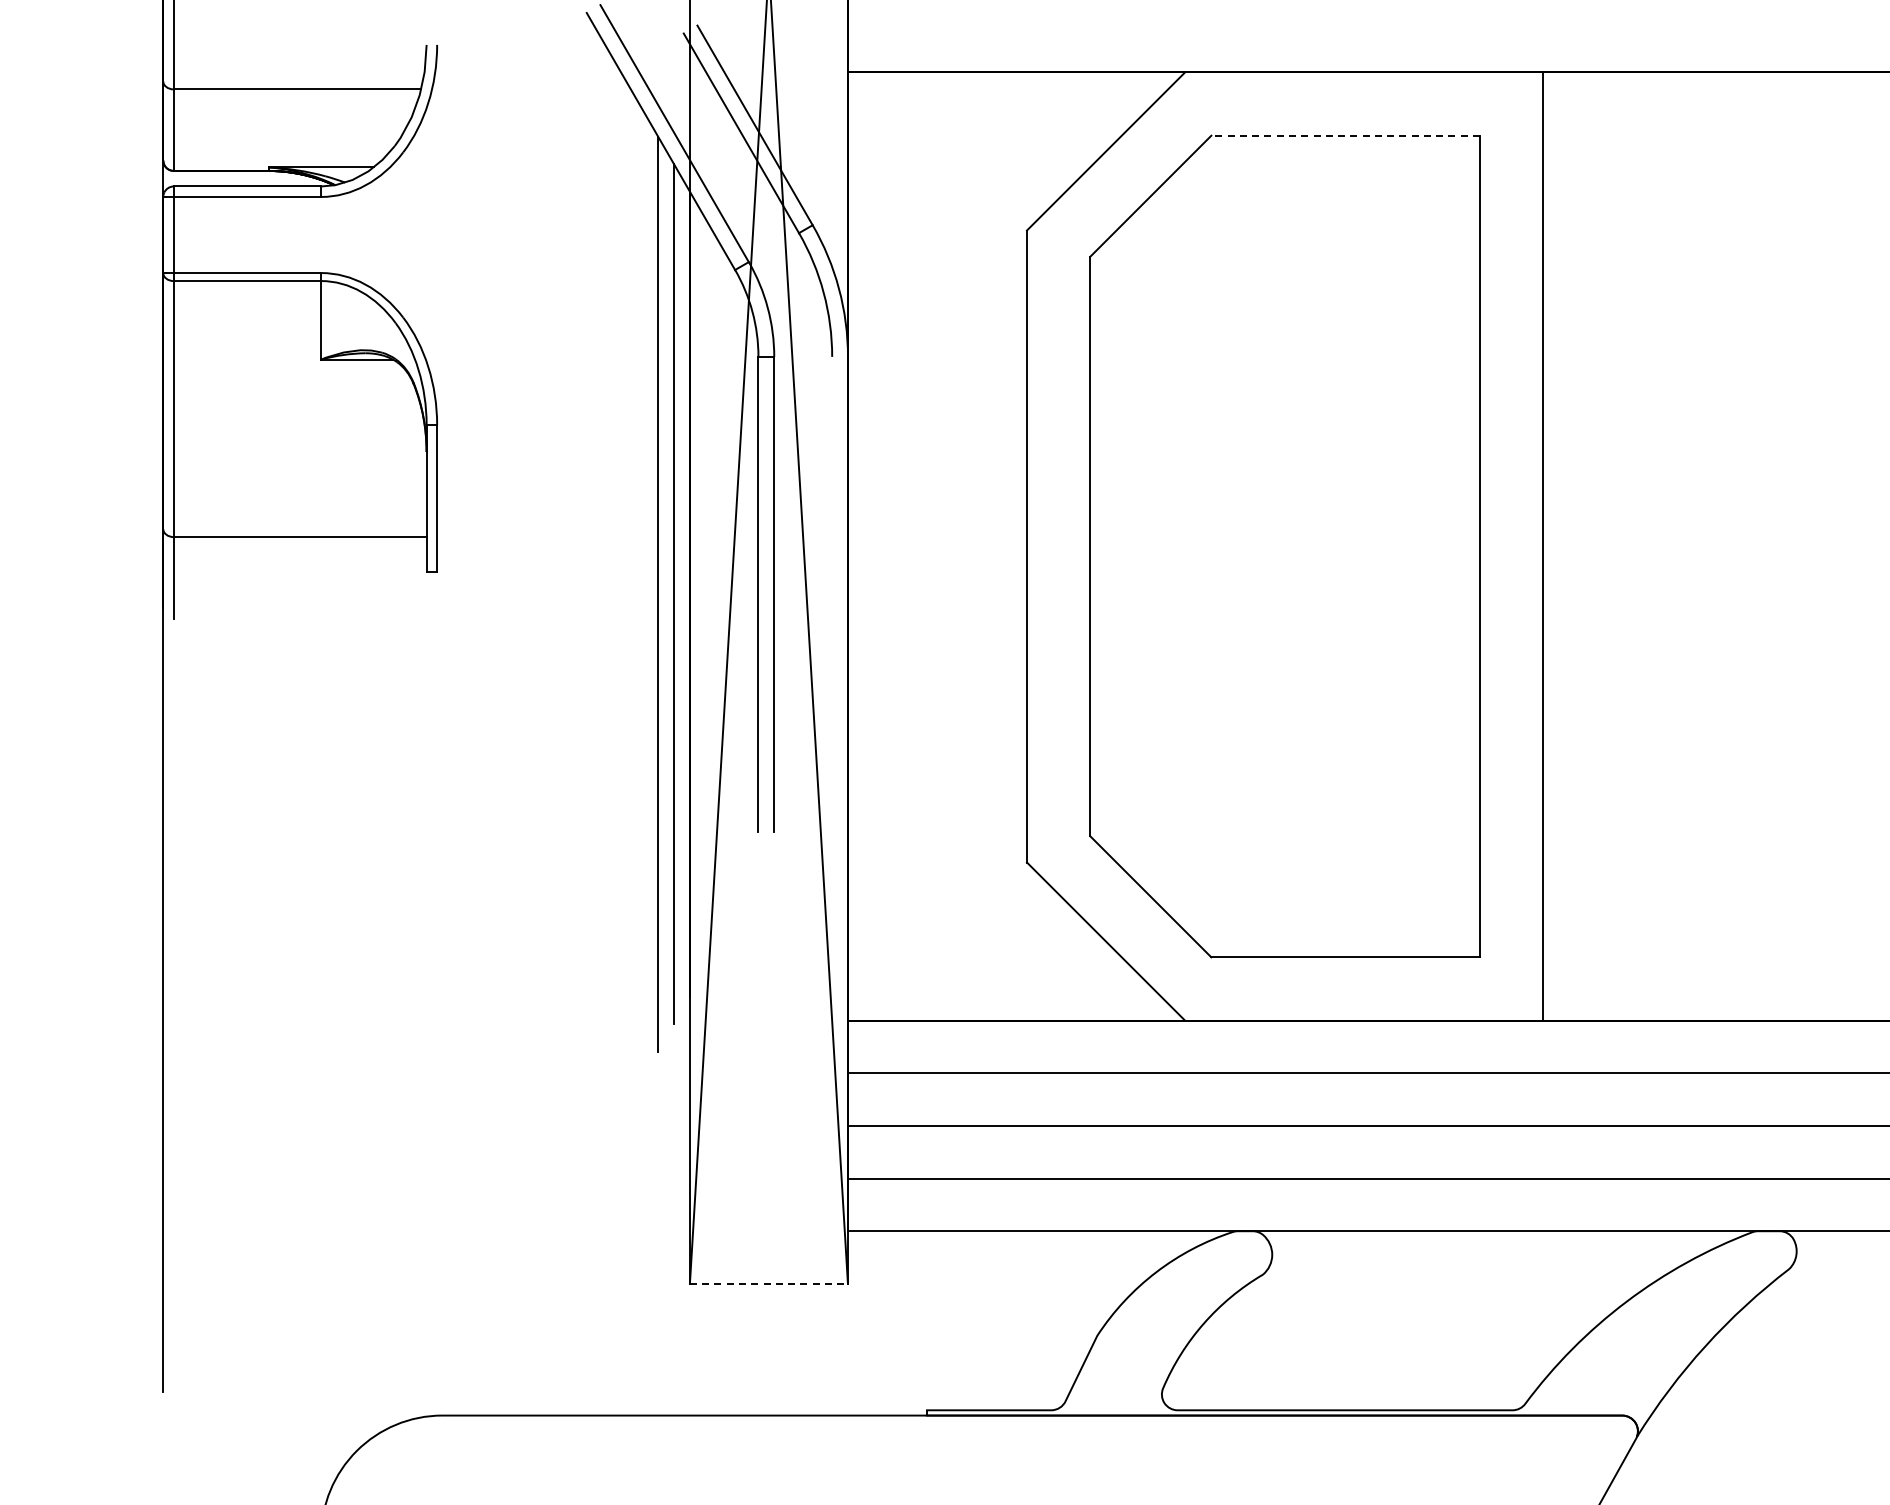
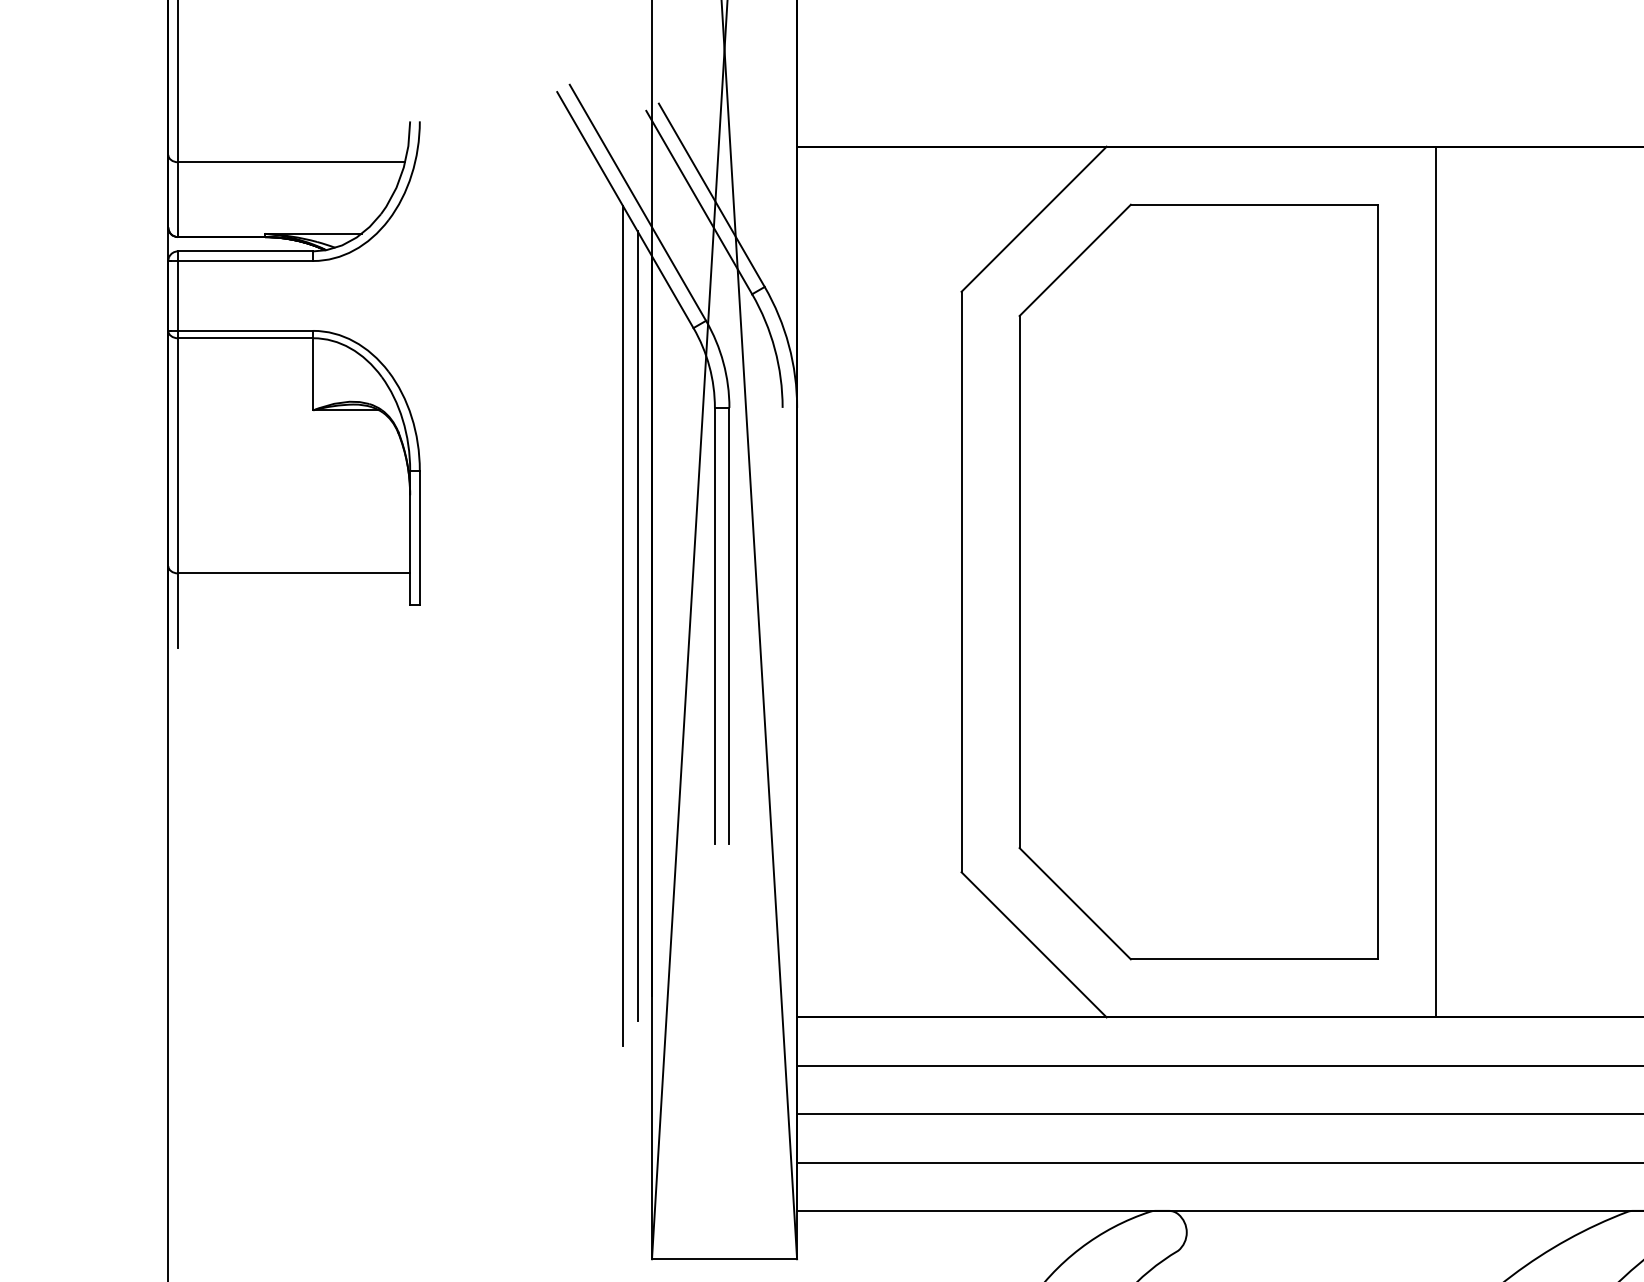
line: (1345, 135) -> (1254, 204), dashed -> solid
line: (769, 1283) -> (725, 1258), dashed -> solid

